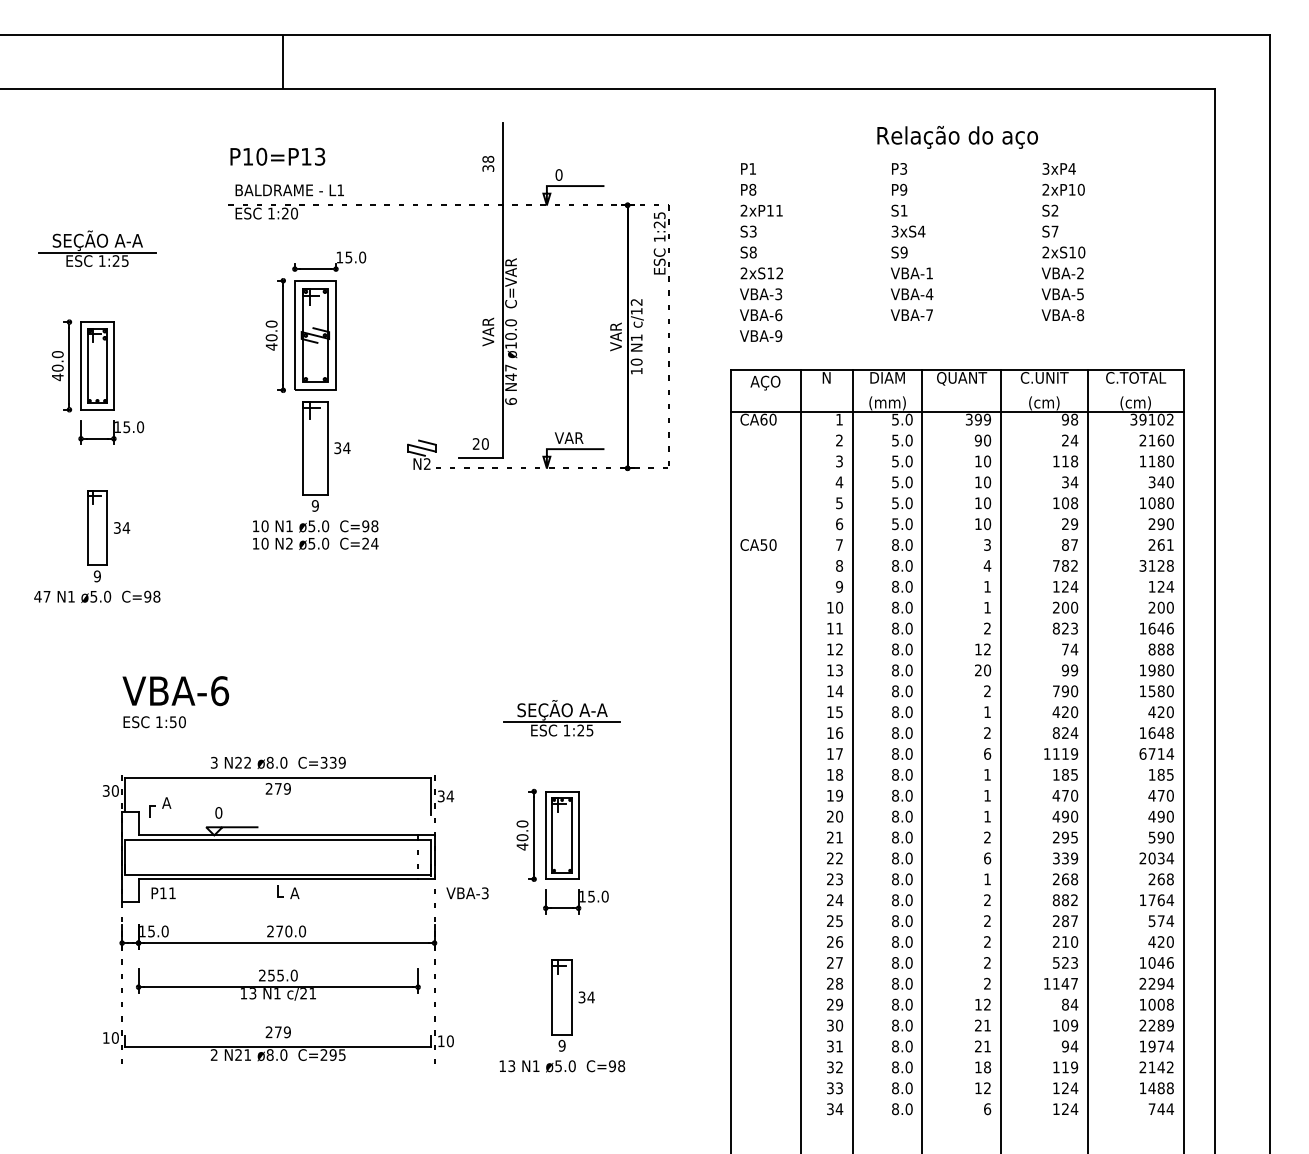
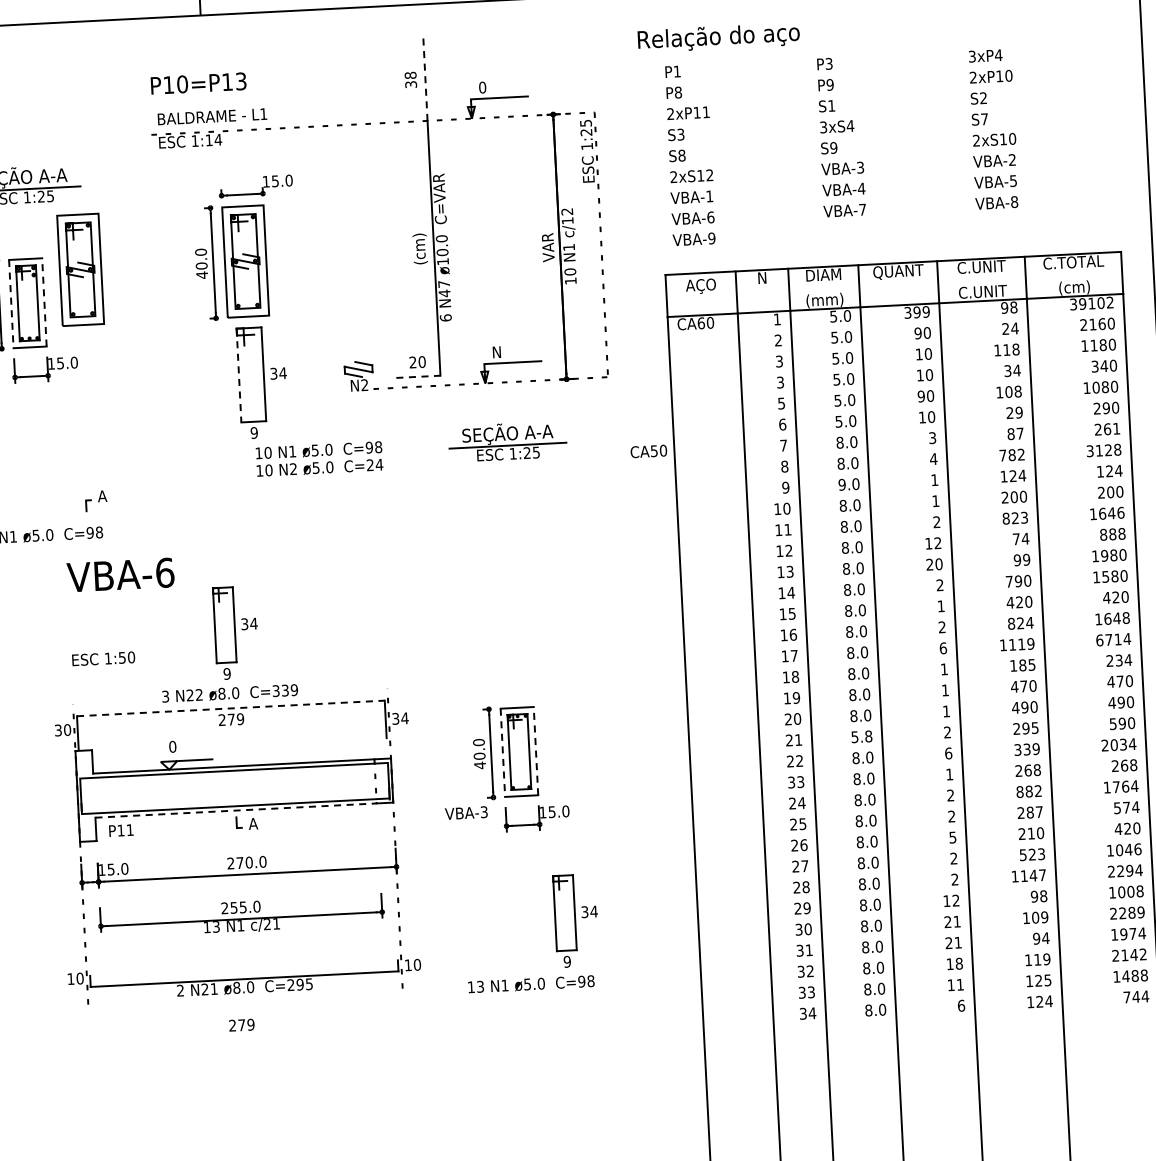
text: (957, 136) -> (718, 36), moved
line: (502, 163) -> (425, 78), solid -> dashed
text: (289, 213) -> (213, 140), 1:20 -> 1:14
text: (929, 273) -> (860, 167), VBA-1 -> VBA-3
text: (778, 294) -> (709, 196), VBA-3 -> VBA-1
text: (489, 331) -> (420, 248), VAR -> (cm)
part: (151, 335) -> (80, 269), added
line: (81, 365) -> (11, 303), solid -> dashed
line: (113, 365) -> (43, 301), solid -> dashed
text: (1044, 403) -> (982, 292), (cm) -> C.UNIT
text: (568, 437) -> (505, 351), VAR -> N
line: (303, 448) -> (239, 375), solid -> dashed
line: (480, 458) -> (418, 376), solid -> dashed
text: (839, 482) -> (780, 382), 4 -> 3
text: (977, 503) -> (920, 396), 10 -> 90
text: (315, 534) -> (319, 458), moved
part: (108, 536) -> (236, 633), moved
text: (758, 544) -> (648, 450), moved
text: (895, 586) -> (842, 484), 8.0 -> 9.0
text: (175, 691) -> (120, 575), moved
part: (561, 718) -> (507, 441), moved
text: (1161, 774) -> (1119, 660), 185 -> 234
line: (278, 777) -> (231, 708), solid -> dashed
part: (160, 807) -> (96, 501), moved
line: (545, 835) -> (502, 752), solid -> dashed
line: (578, 835) -> (535, 751), solid -> dashed
text: (902, 837) -> (862, 736), 8.0 -> 5.8
line: (278, 879) -> (236, 810), solid -> dashed
text: (830, 879) -> (791, 782), 23 -> 33
text: (467, 893) -> (466, 813), moved
text: (987, 941) -> (952, 837), 2 -> 5
text: (1069, 1004) -> (1038, 896), 84 -> 98
part: (572, 1005) -> (575, 920), moved
text: (277, 1032) -> (241, 1025), moved
text: (987, 1087) -> (960, 983), 12 -> 11
text: (1074, 1088) -> (1047, 980), 124 -> 125

